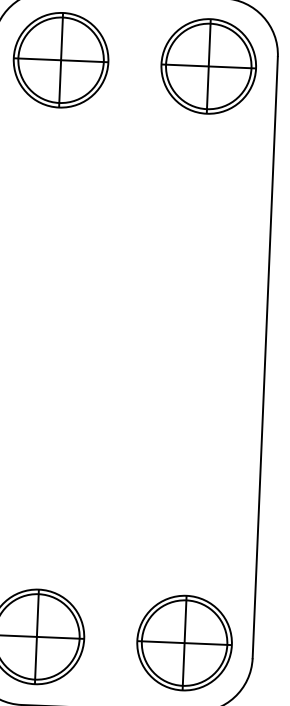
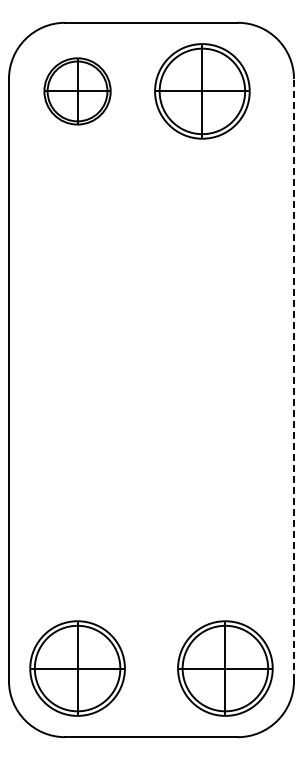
part: (61, 60) -> (77, 91), size x0.7
part: (208, 66) -> (202, 91), moved
line: (265, 357) -> (294, 379), solid -> dashed

